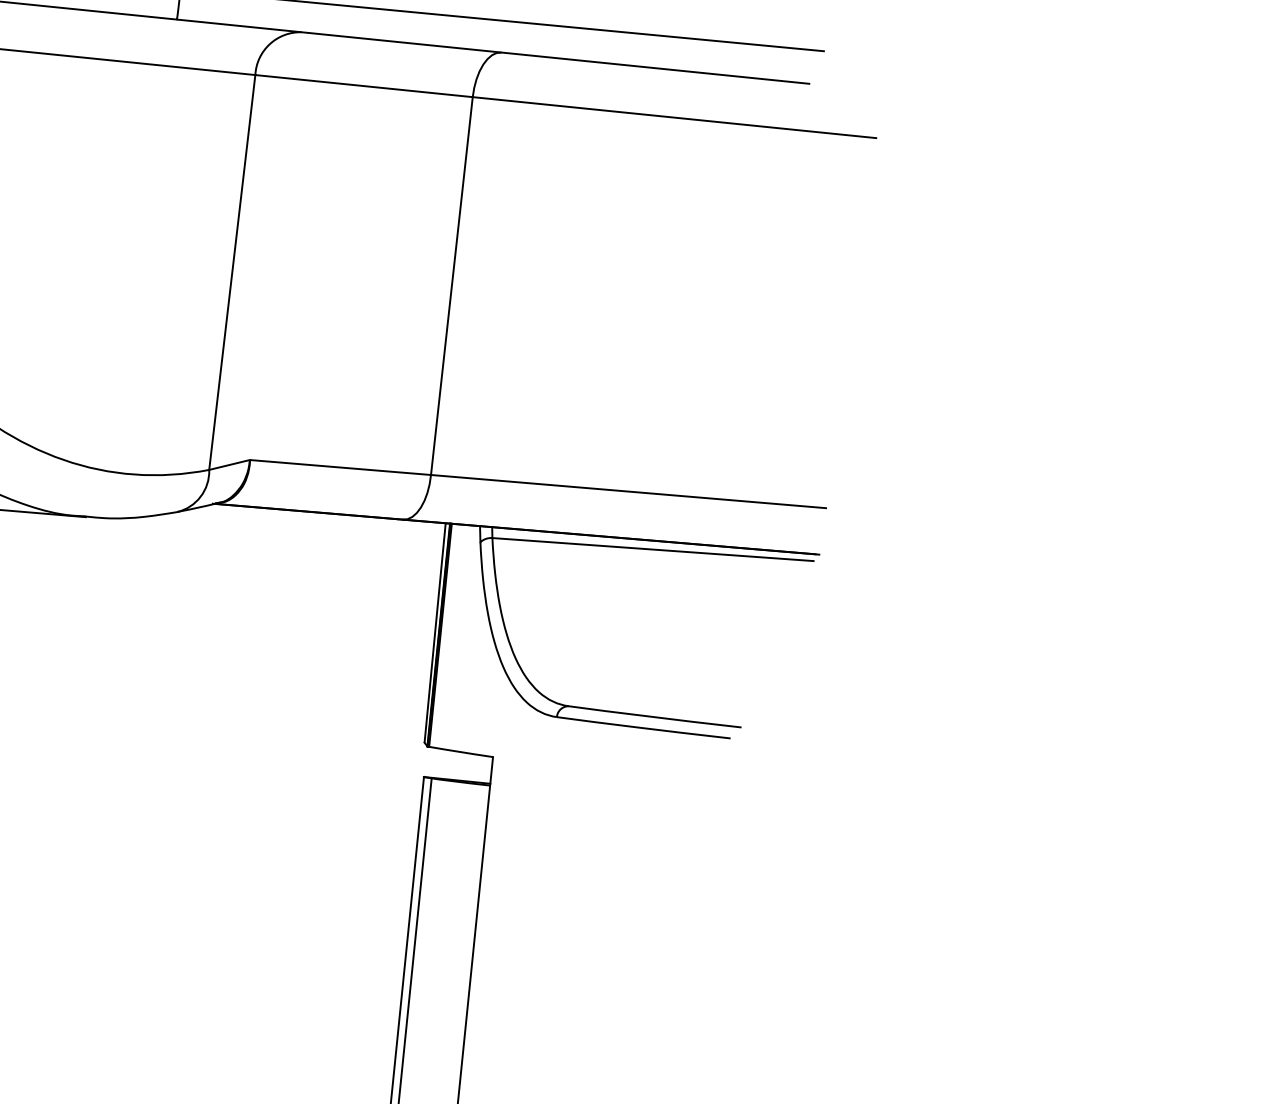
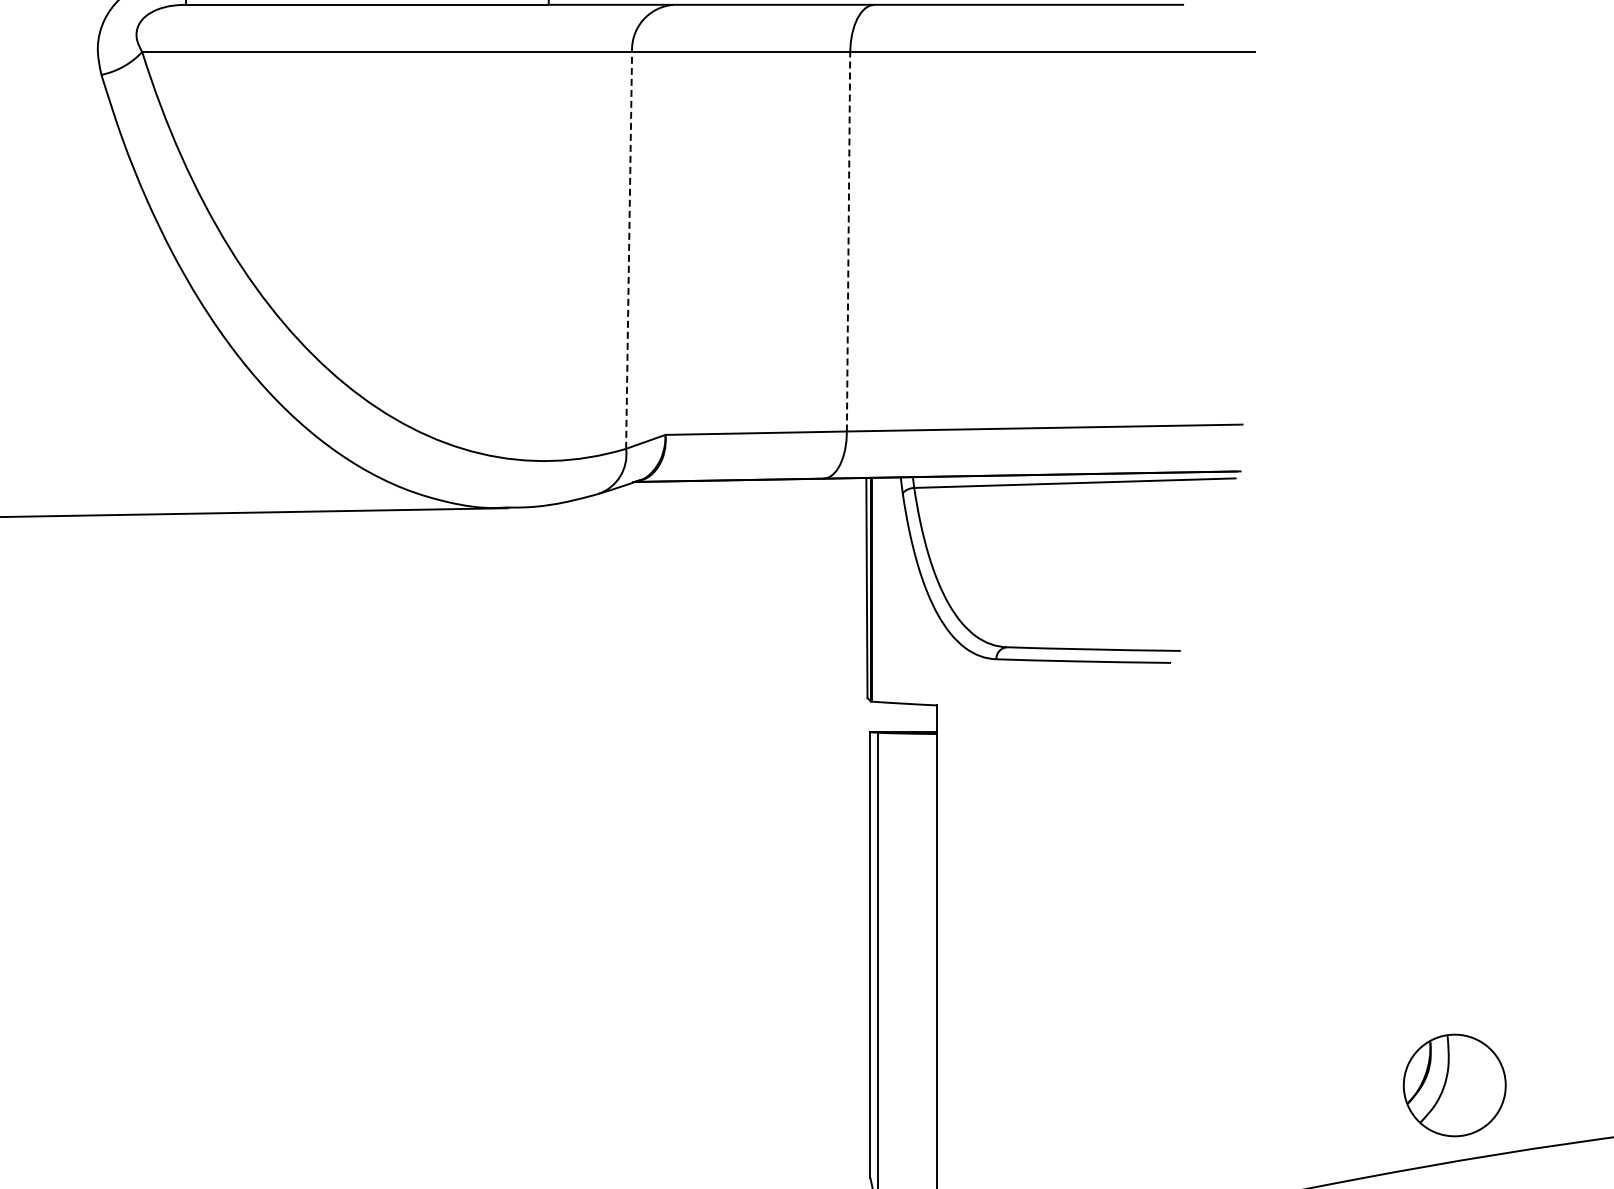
line: (232, 271) -> (629, 249), solid -> dashed
line: (451, 285) -> (848, 241), solid -> dashed

